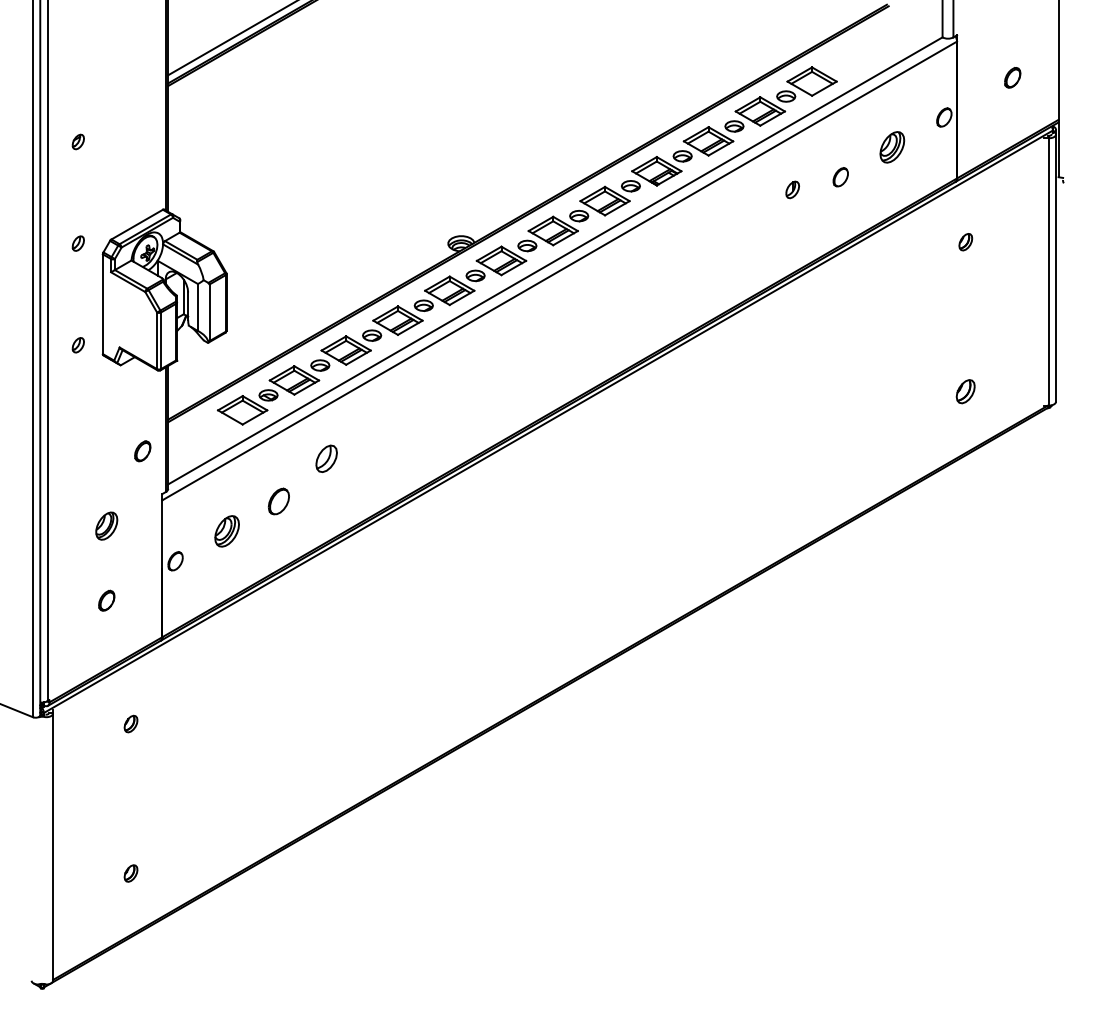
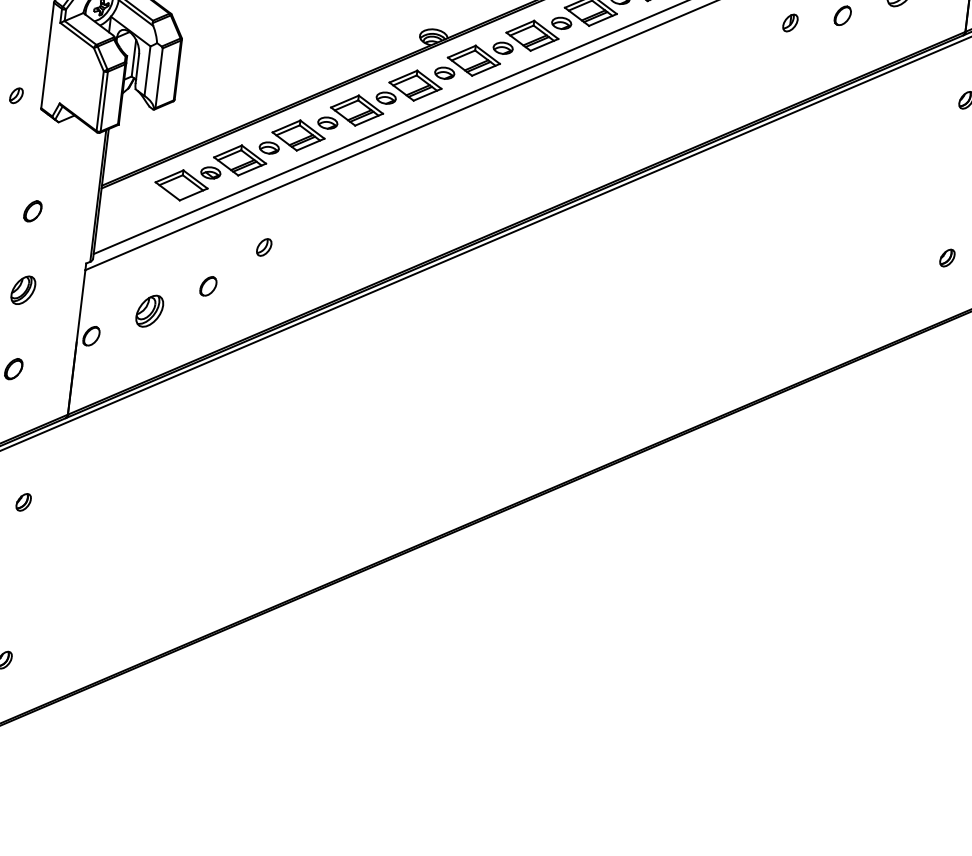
part: (965, 391) -> (947, 257), size x0.71
part: (142, 451) -> (32, 211), moved
part: (326, 458) -> (263, 247), size x0.62
part: (279, 501) -> (208, 286), size x0.71

